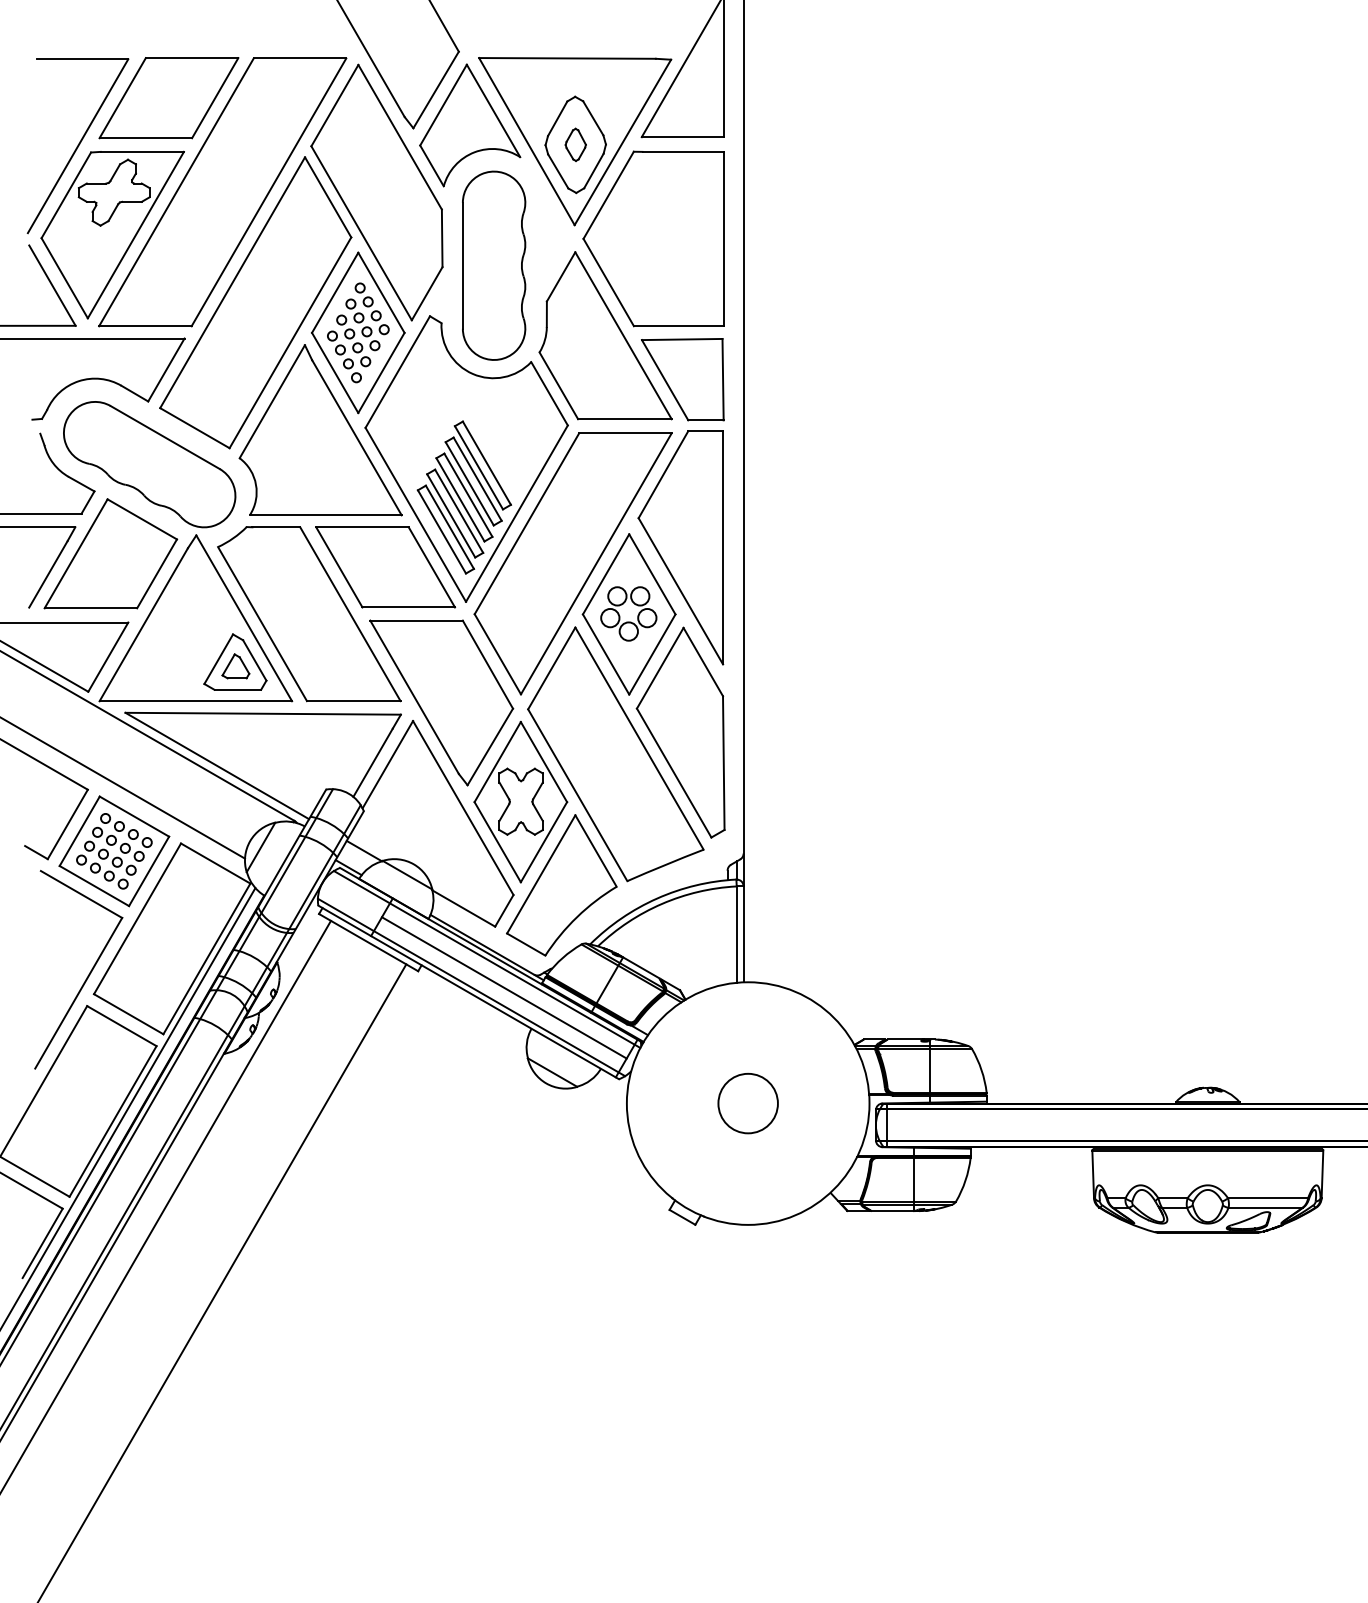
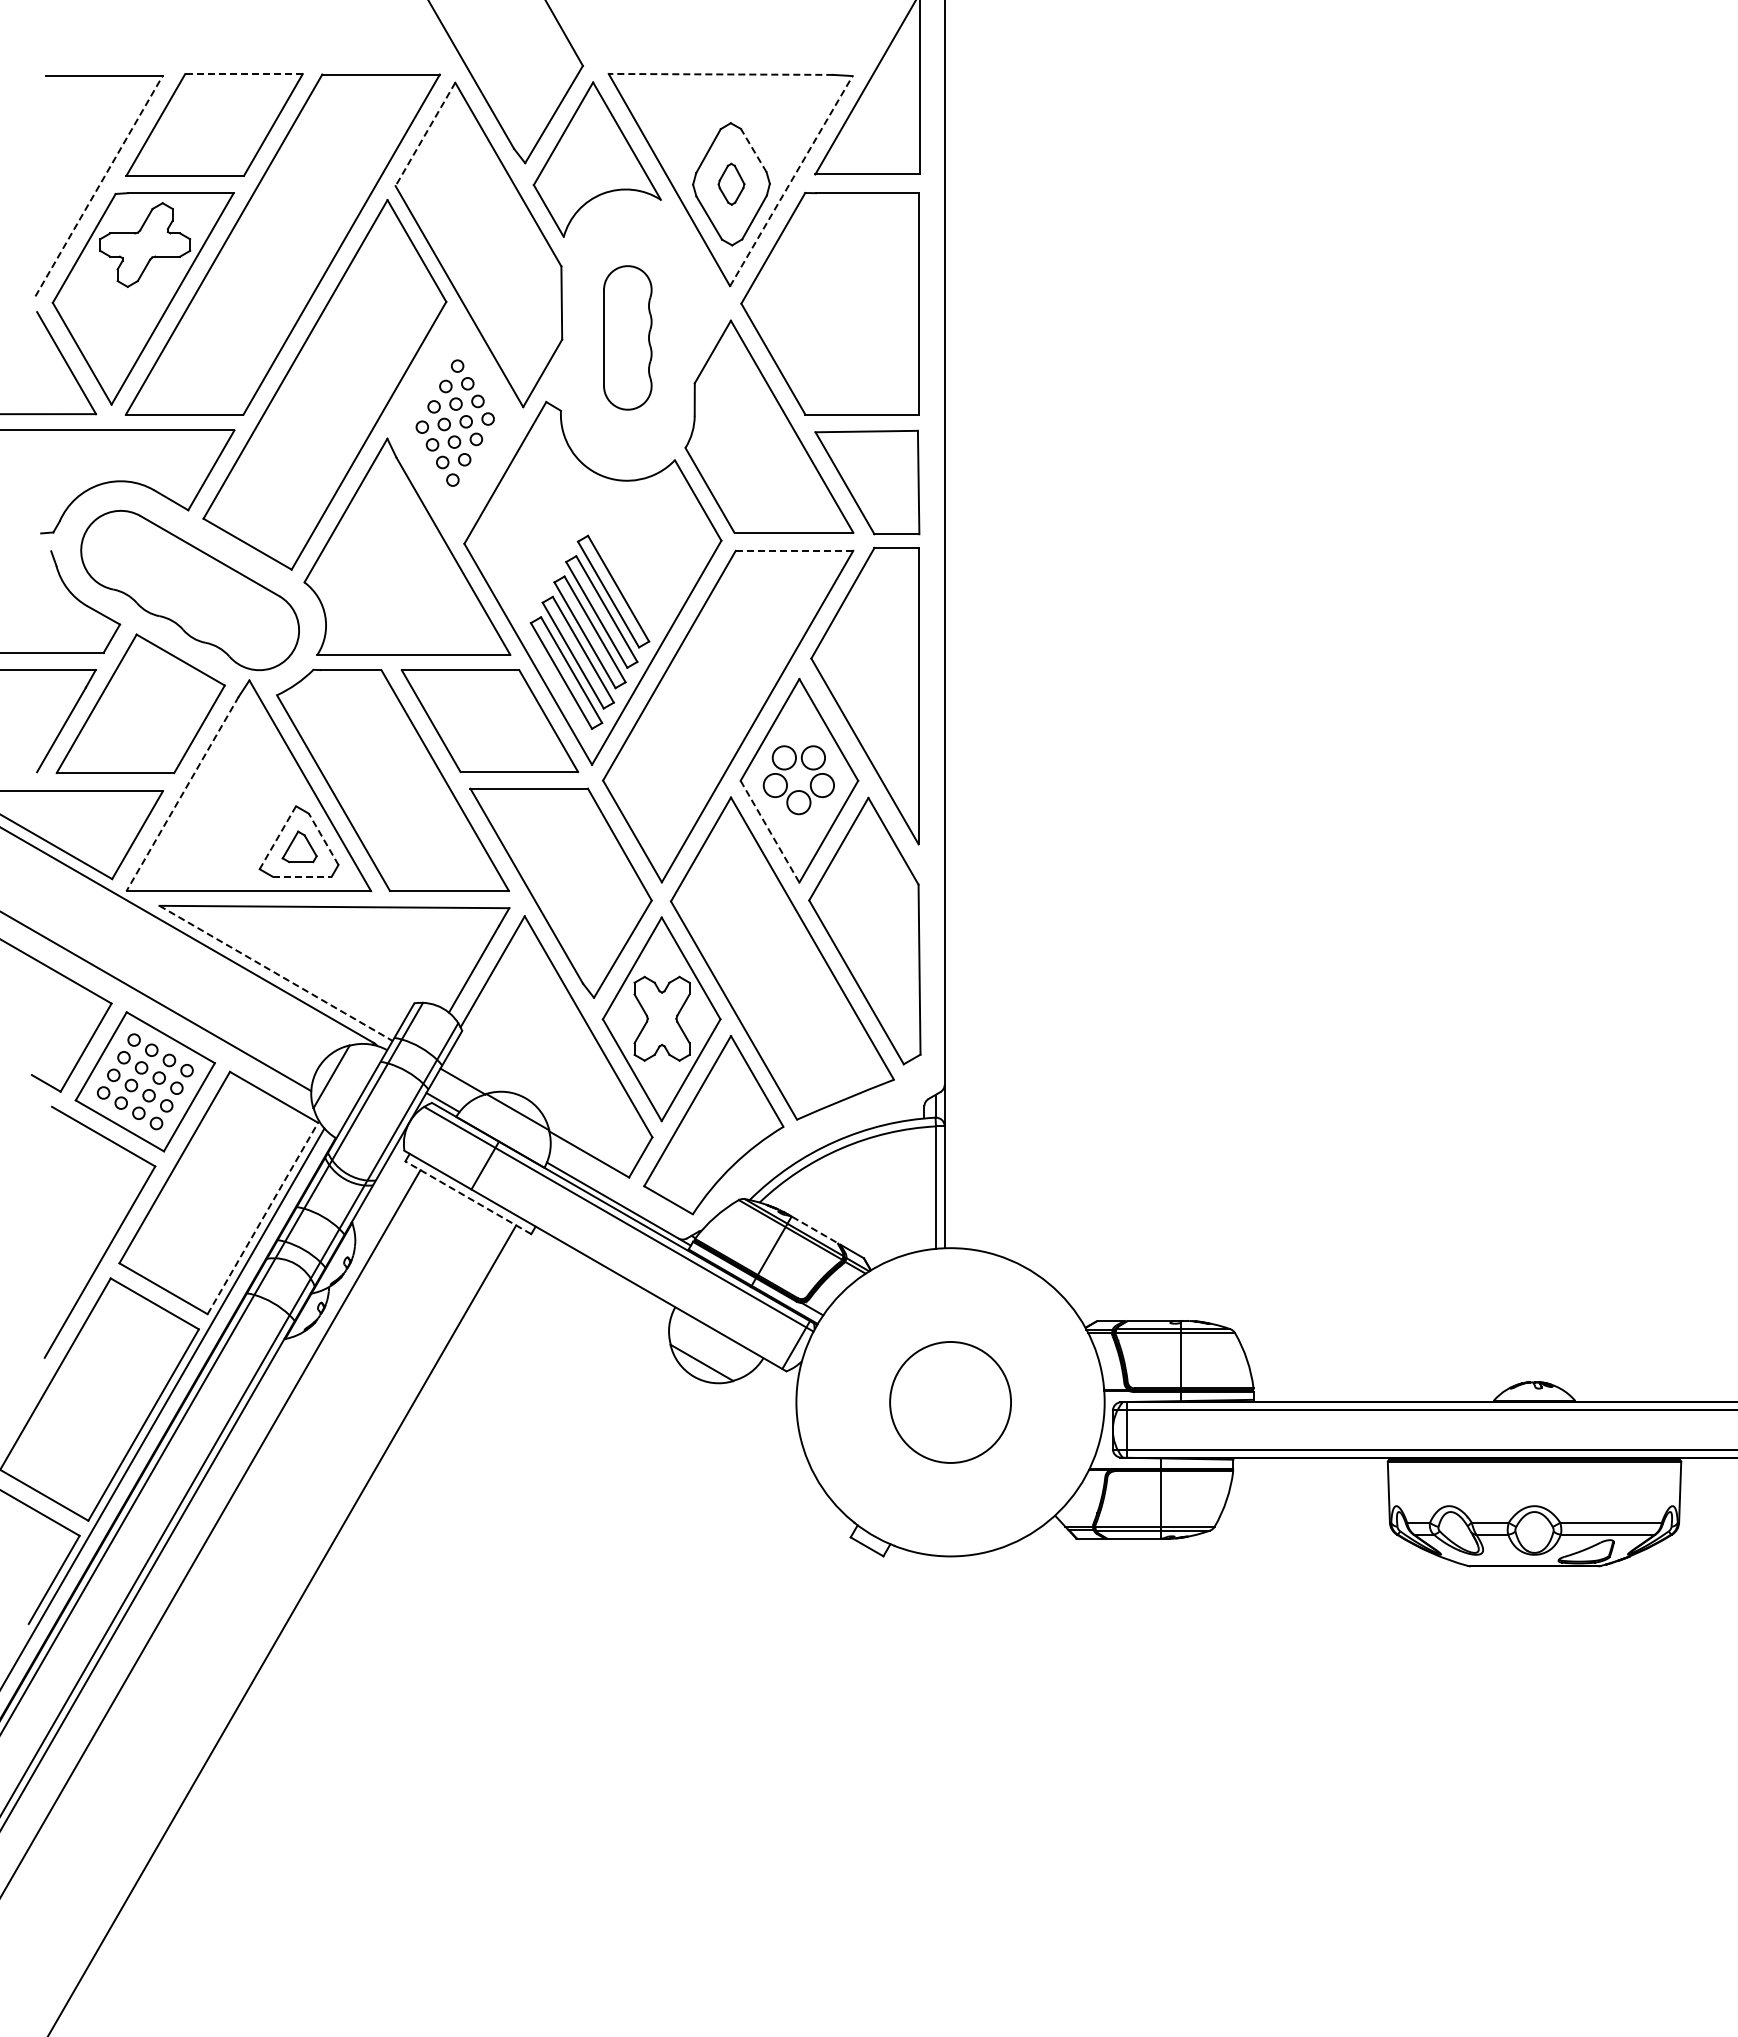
line: (192, 58) -> (244, 74), solid -> dashed
line: (567, 58) -> (720, 74), solid -> dashed
line: (334, 105) -> (425, 134), solid -> dashed
line: (593, 118) -> (753, 150), solid -> dashed
line: (622, 142) -> (791, 181), solid -> dashed
line: (78, 145) -> (99, 185), solid -> dashed
part: (493, 265) -> (627, 337), size x0.6
part: (358, 332) -> (455, 422), removed
line: (625, 433) -> (794, 550), solid -> dashed
line: (143, 625) -> (182, 794), solid -> dashed
line: (606, 654) -> (770, 831), solid -> dashed
line: (218, 659) -> (277, 838), solid -> dashed
line: (254, 660) -> (323, 839), solid -> dashed
line: (238, 689) -> (302, 876), solid -> dashed
line: (217, 766) -> (276, 973), solid -> dashed
line: (368, 942) -> (468, 1197), solid -> dashed
line: (206, 958) -> (262, 1218), solid -> dashed
line: (641, 968) -> (815, 1230), solid -> dashed
line: (471, 987) -> (598, 1254), removed
line: (504, 988) -> (640, 1255), removed
circle: (748, 1102) -> (950, 1401), size x1.6

